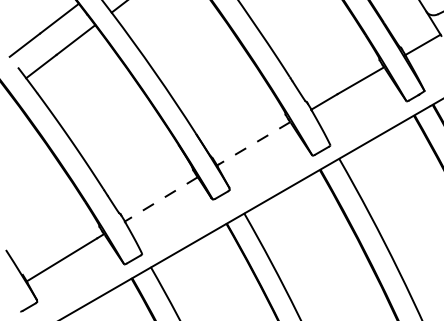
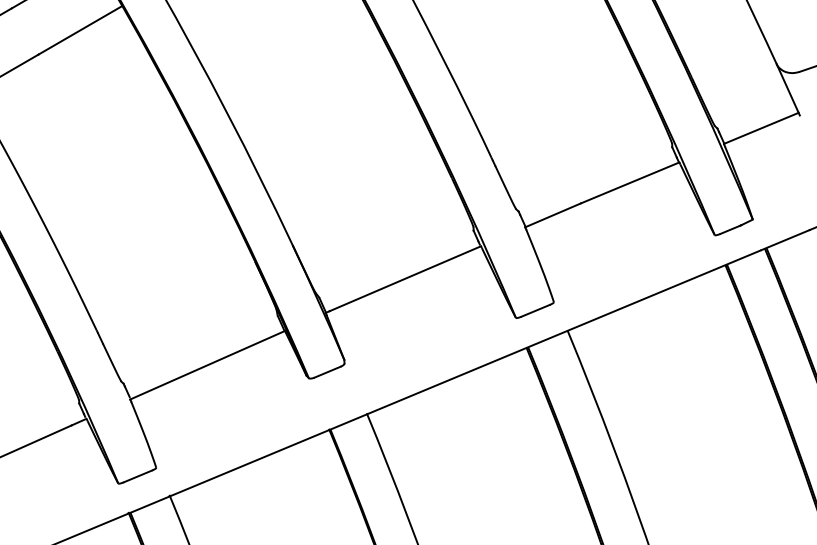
line: (254, 143) -> (405, 279), dashed -> solid
line: (161, 199) -> (207, 365), dashed -> solid

